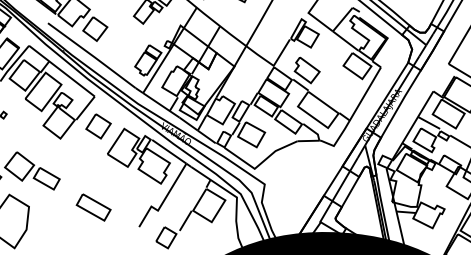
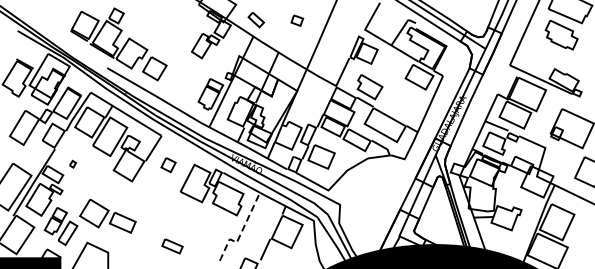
part: (98, 125) -> (168, 164), size x0.6
line: (163, 201) -> (241, 232), solid -> dashed
part: (93, 207) -> (172, 246), size x0.6

